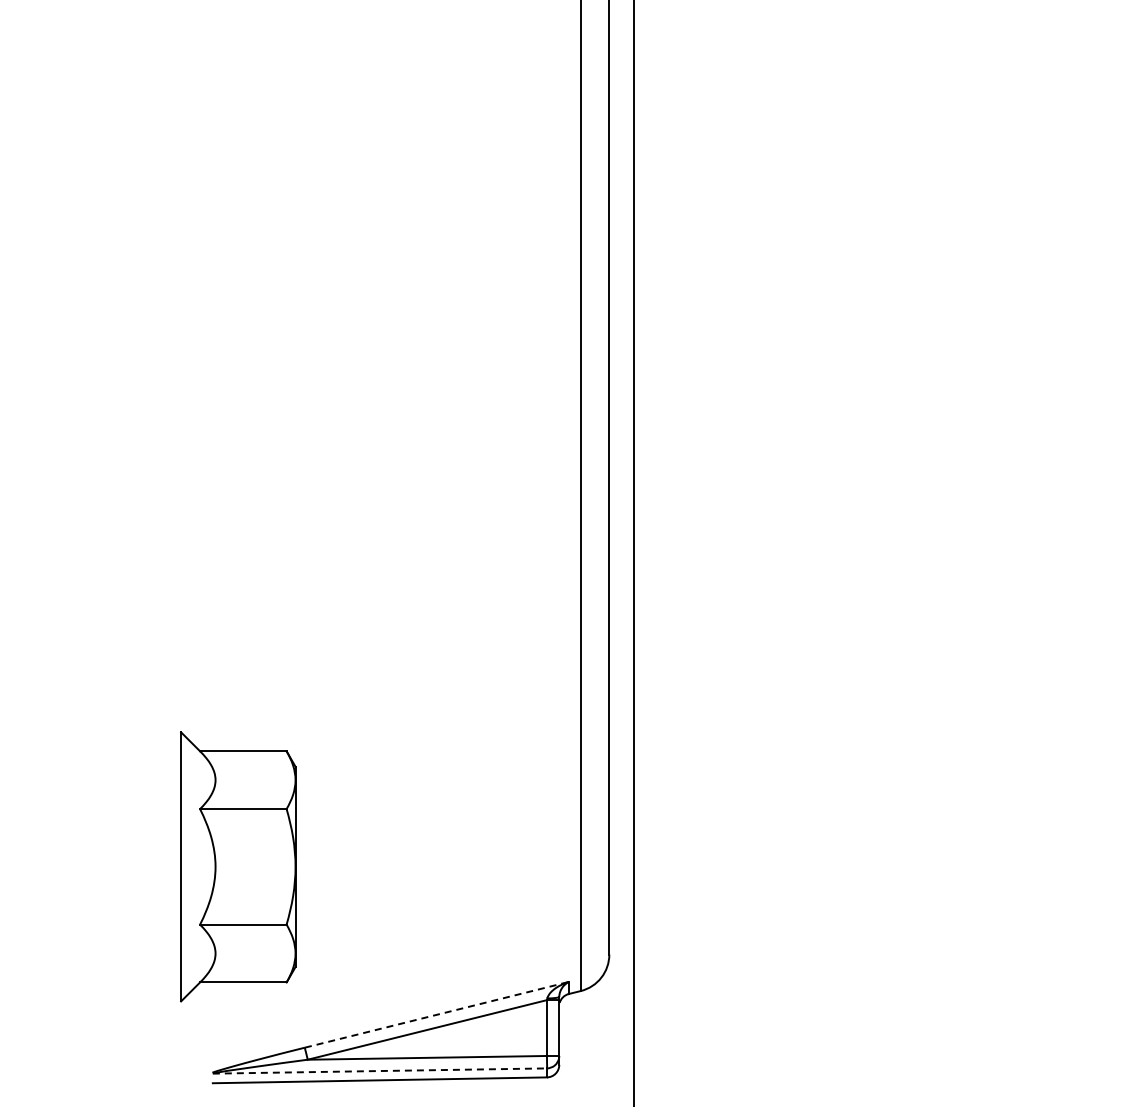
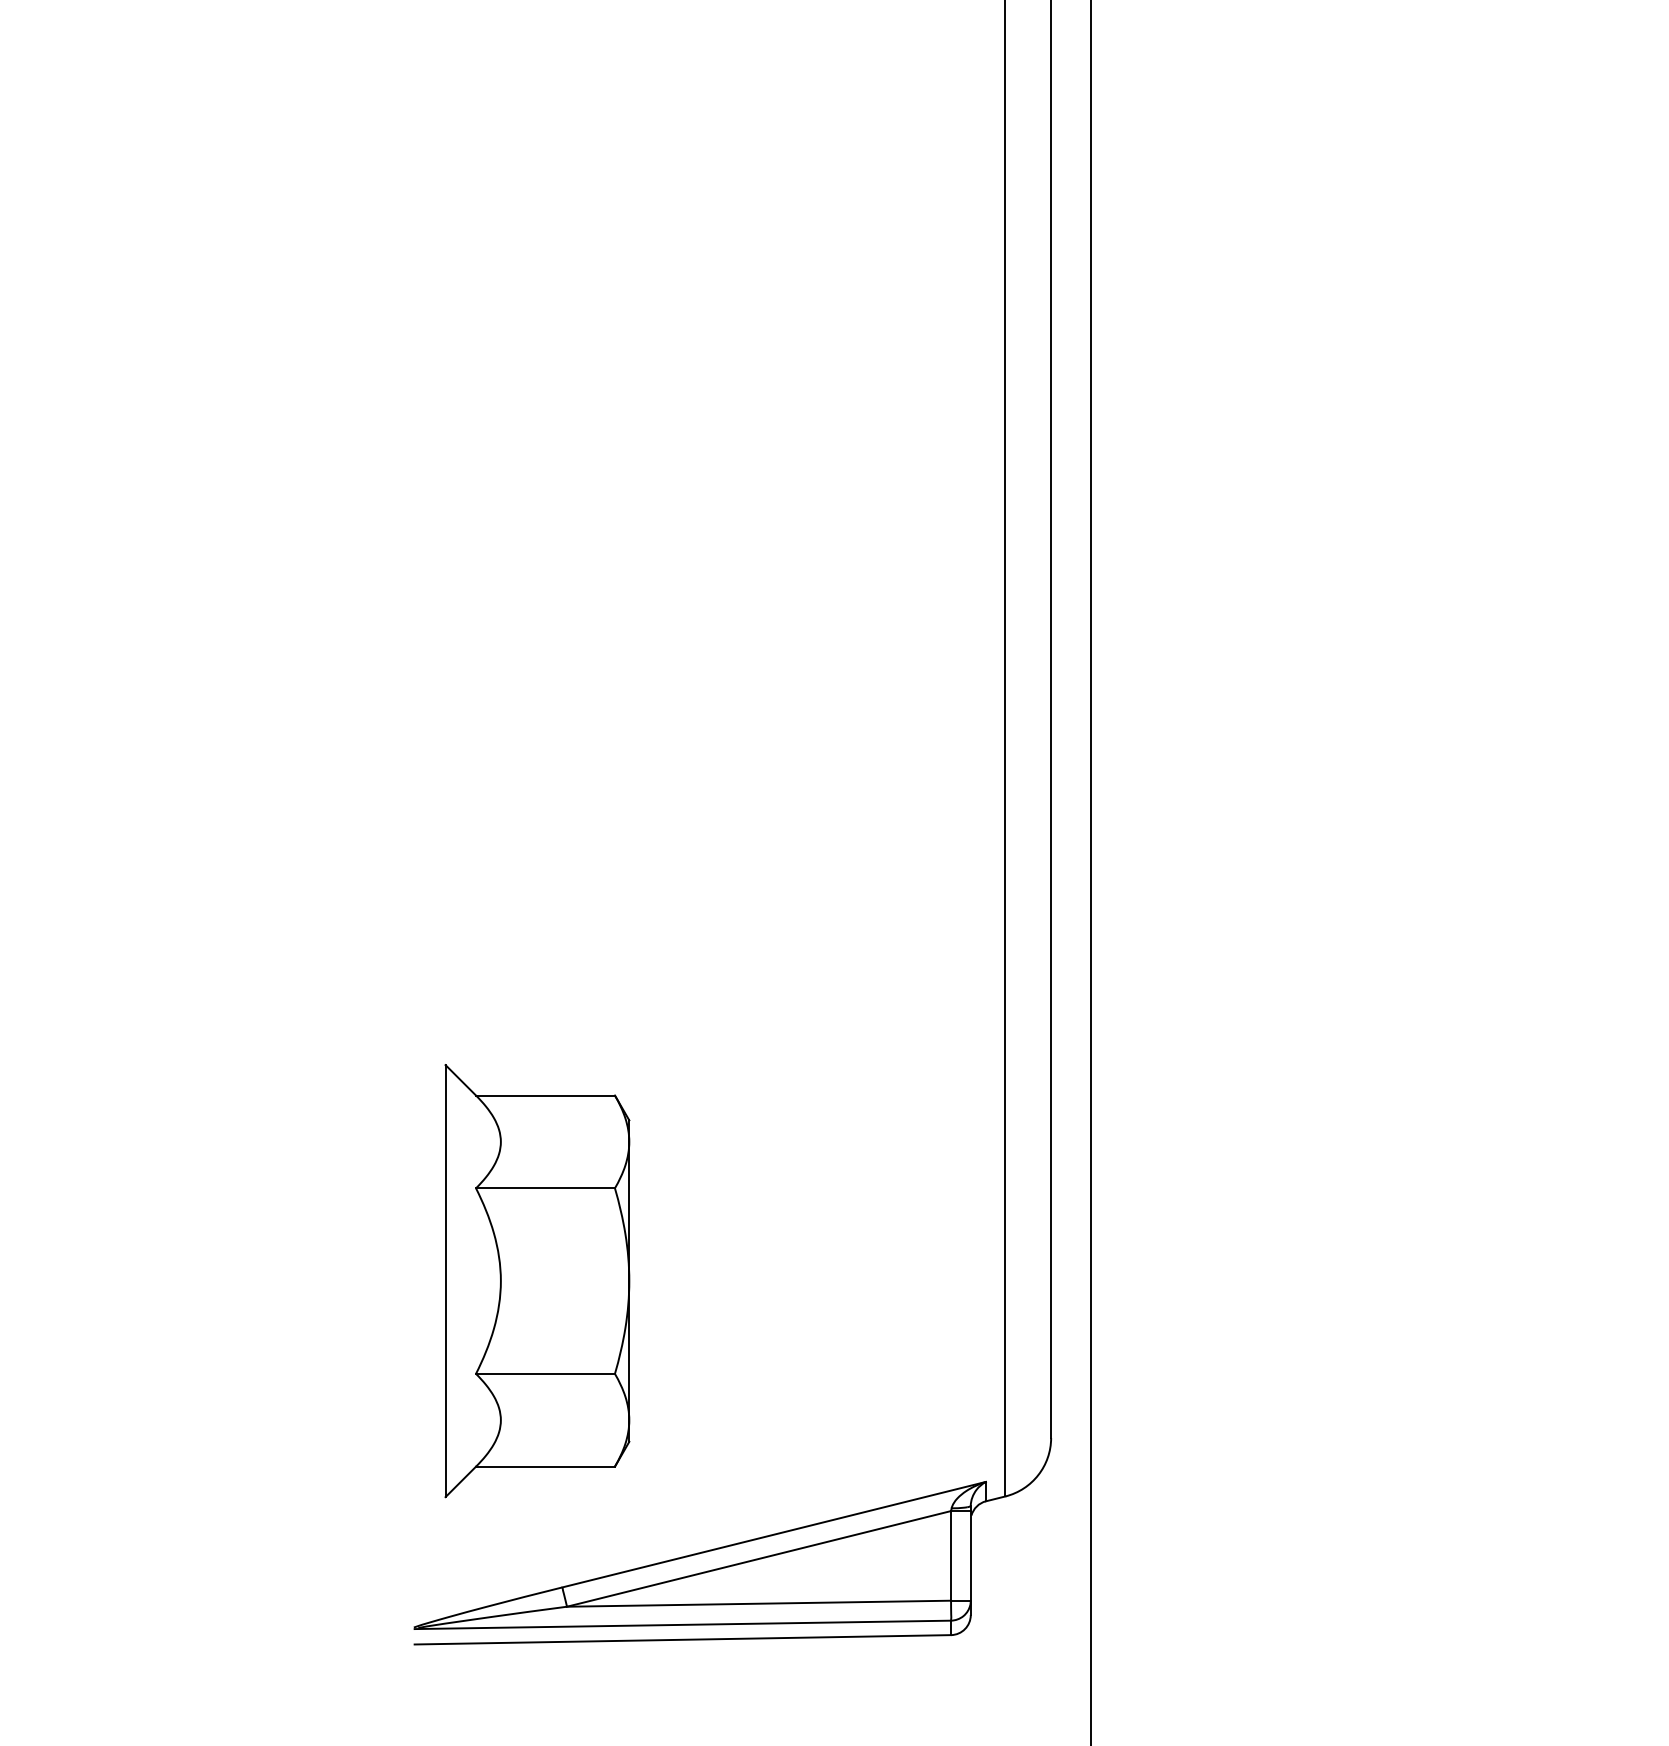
part: (238, 866) -> (537, 1280), moved
line: (436, 1014) -> (773, 1534), dashed -> solid
line: (380, 1071) -> (683, 1625), dashed -> solid

